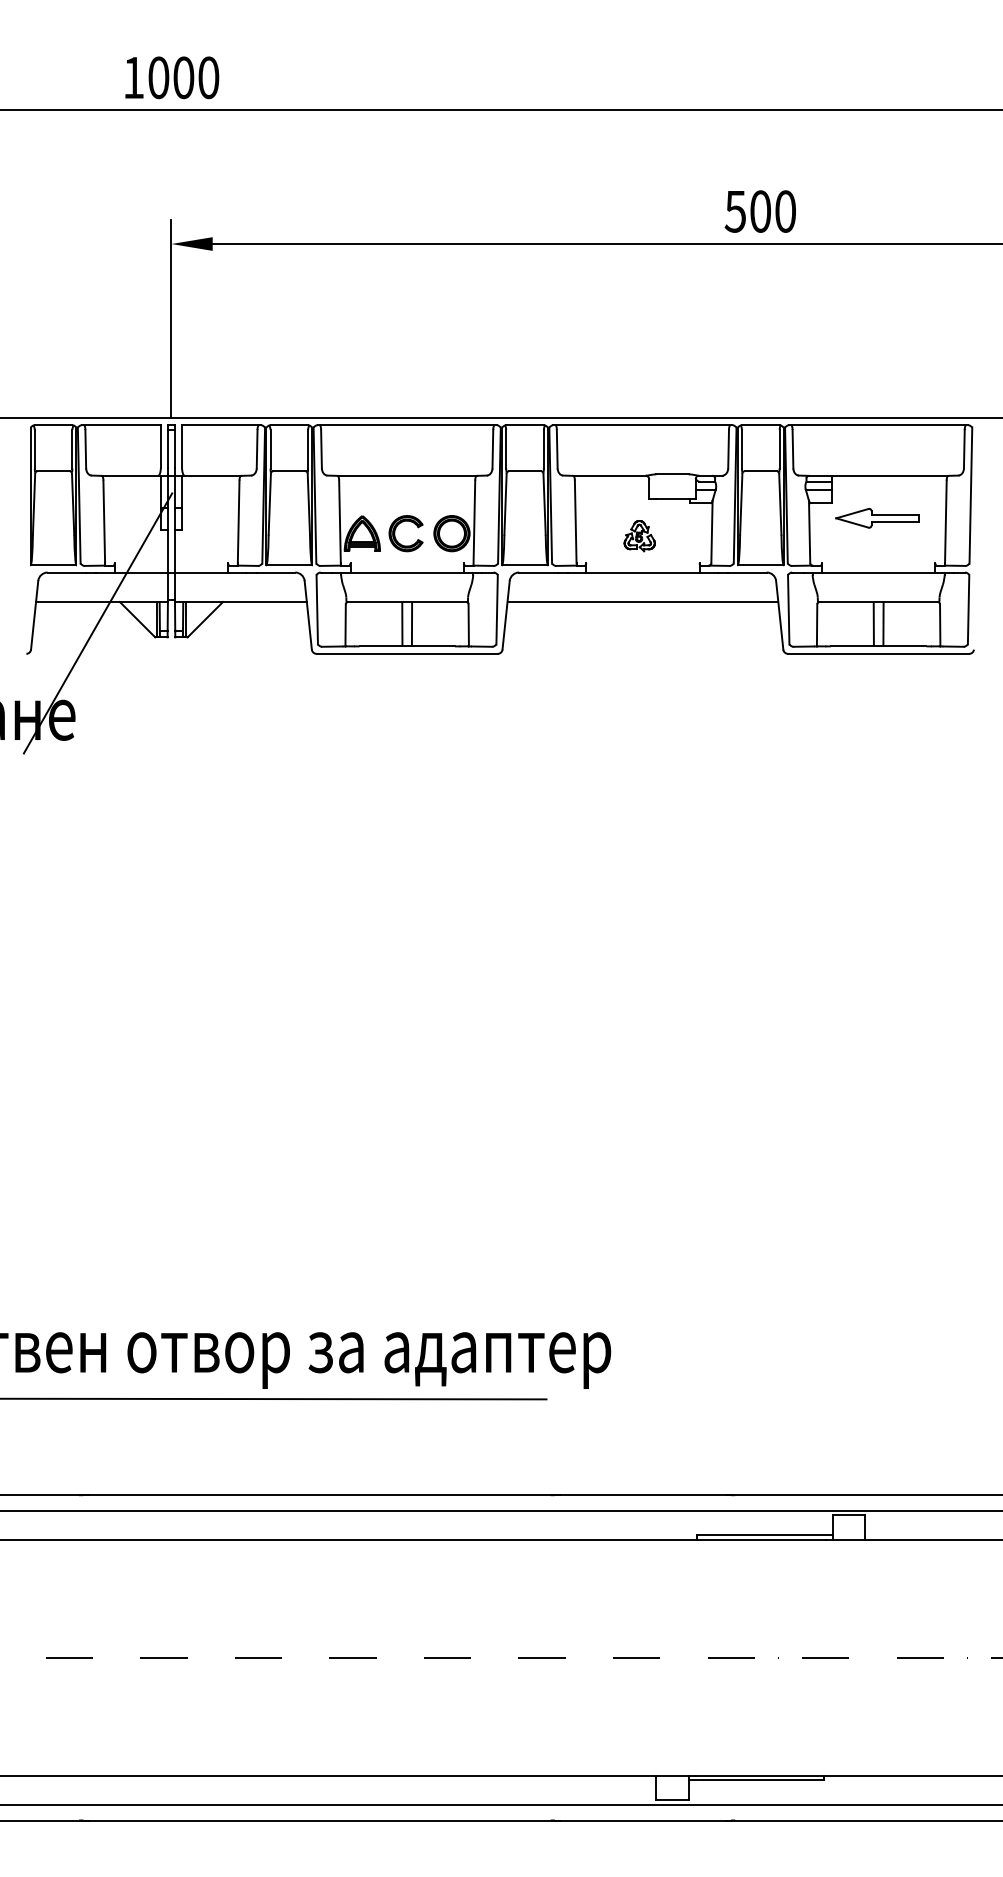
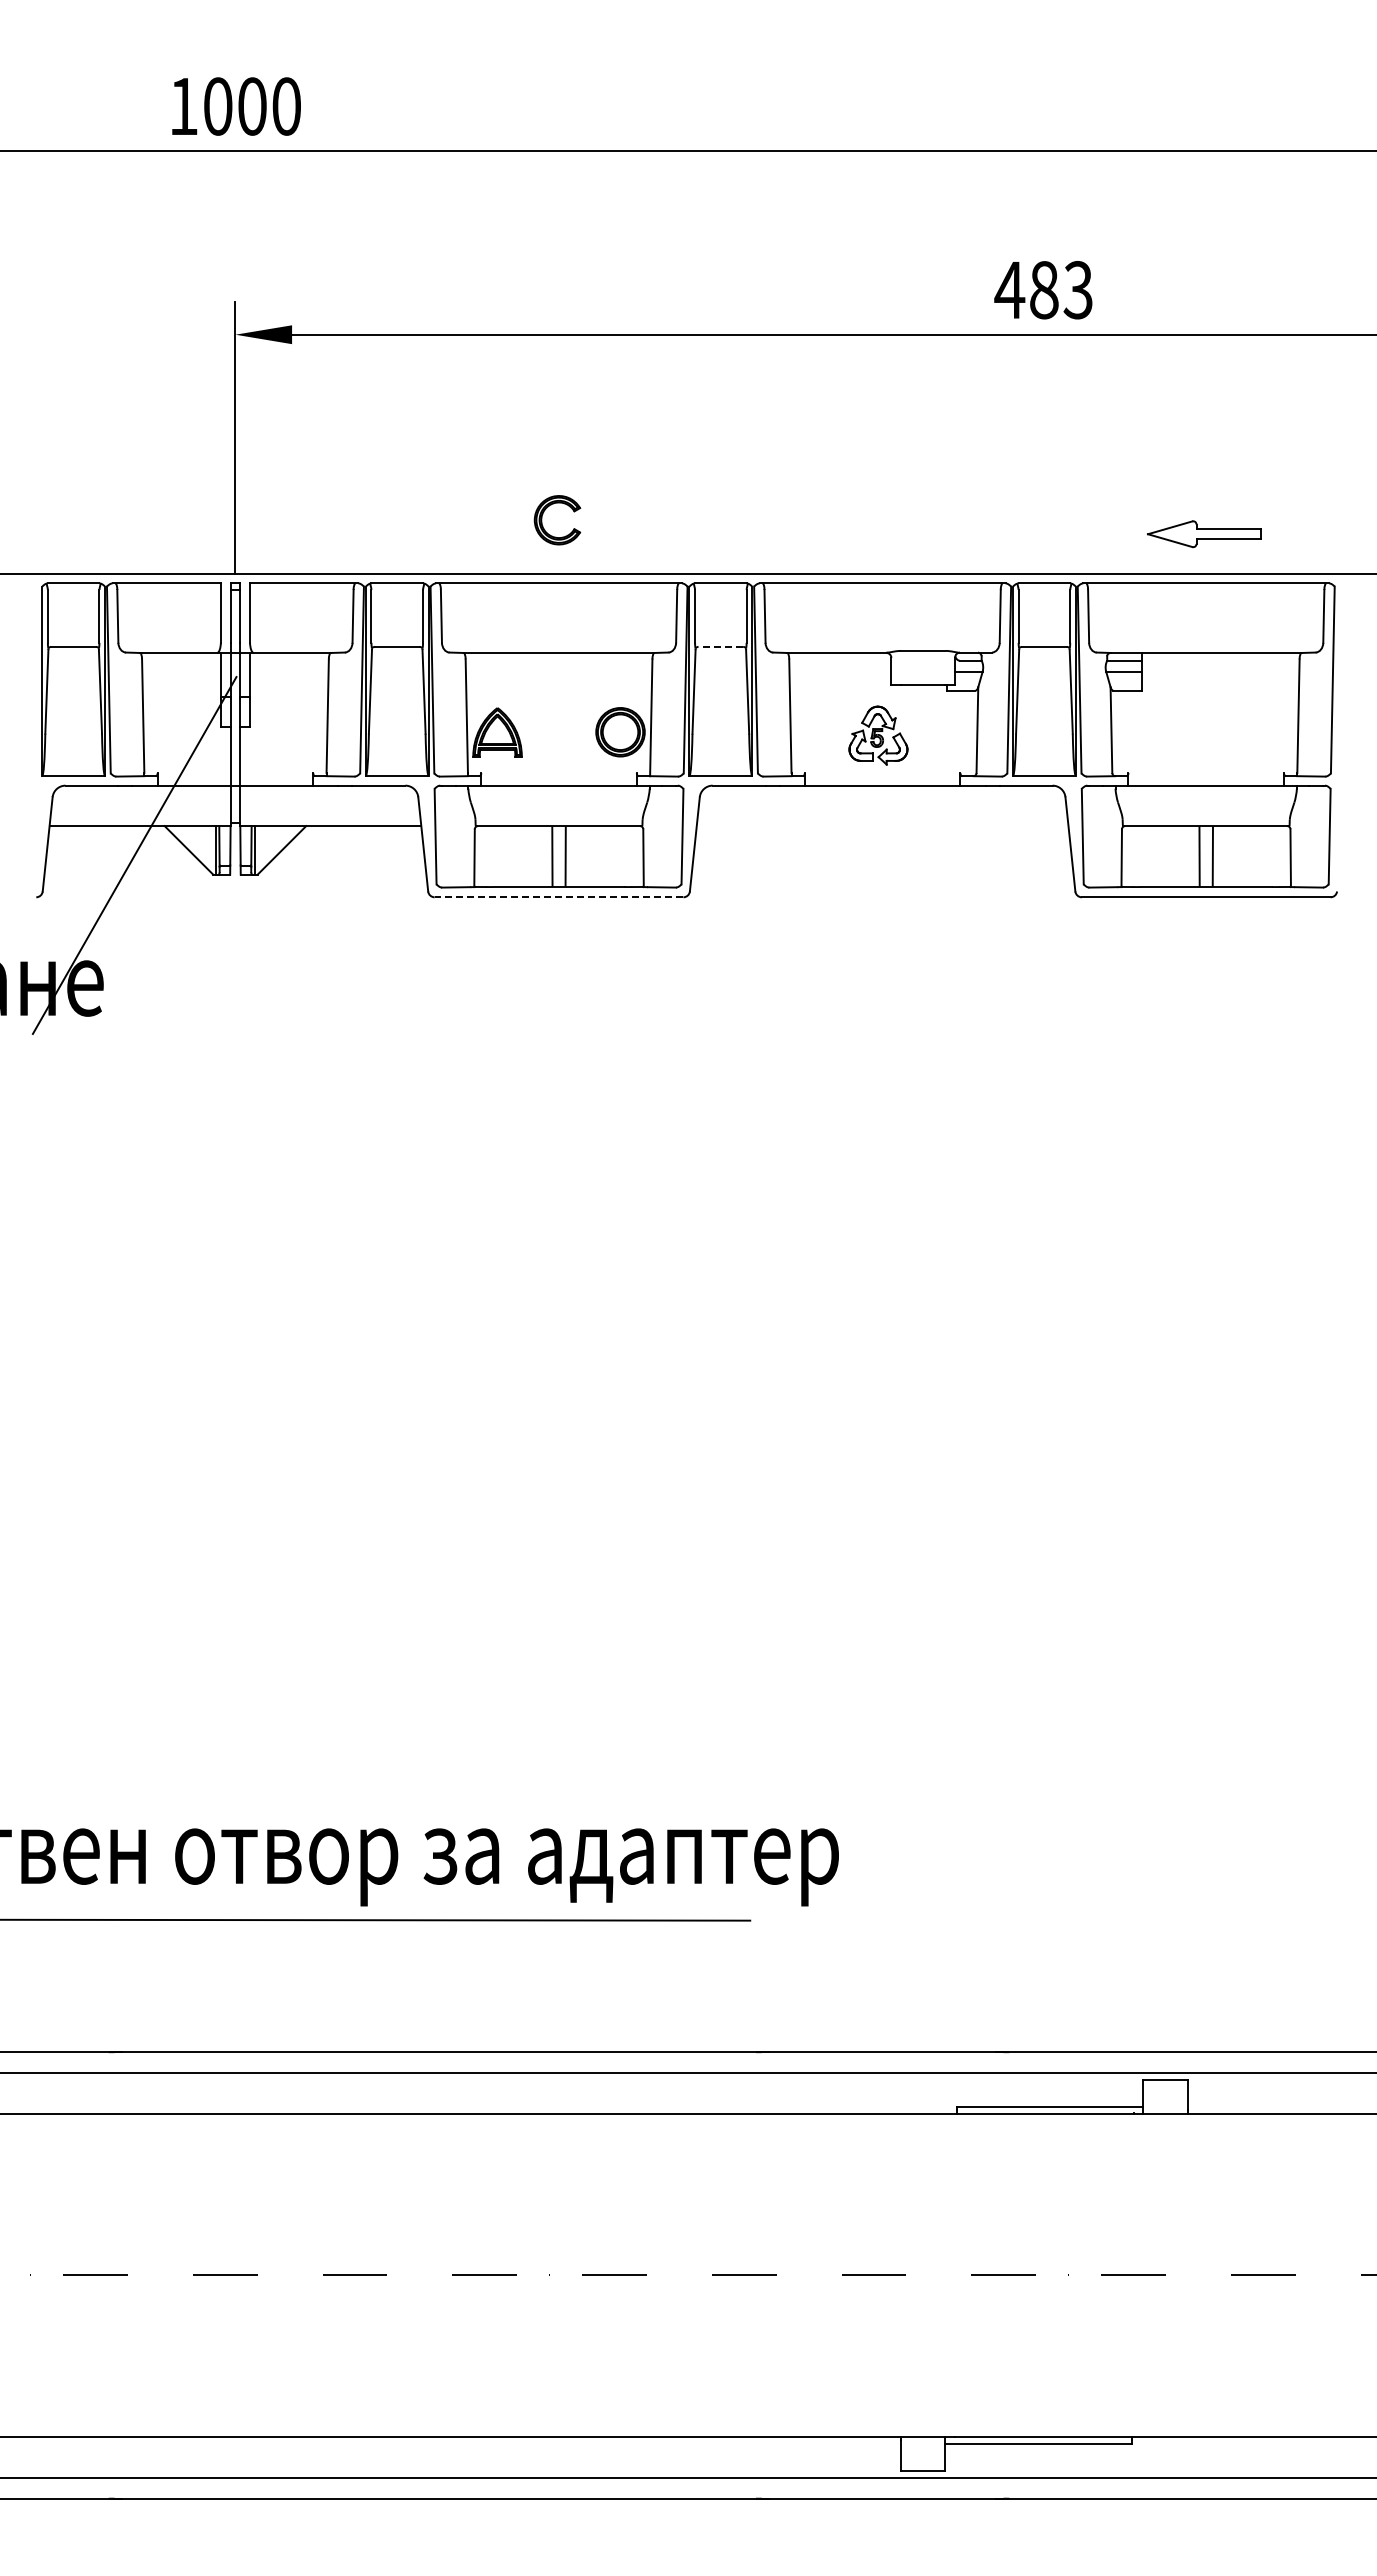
text: (760, 211) -> (1043, 290), 500 -> 483
line: (524, 471) -> (720, 646), solid -> dashed
part: (877, 518) -> (1204, 534), moved
part: (395, 533) -> (542, 520), moved
part: (639, 536) -> (877, 735), size x1.4
line: (642, 602) -> (882, 826), removed
line: (406, 654) -> (558, 897), solid -> dashed

